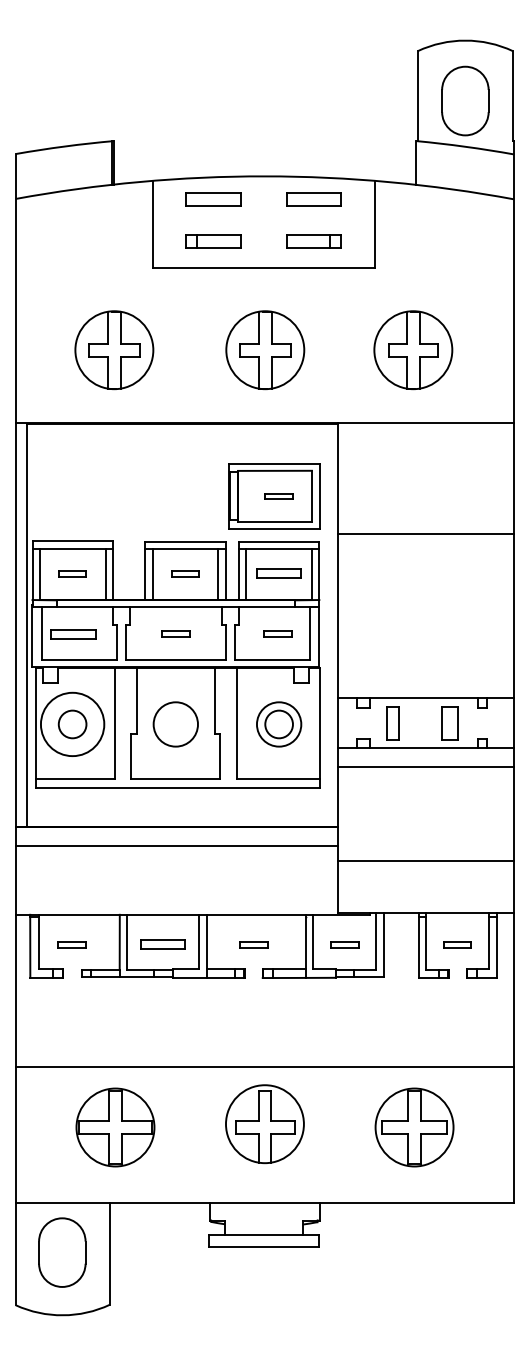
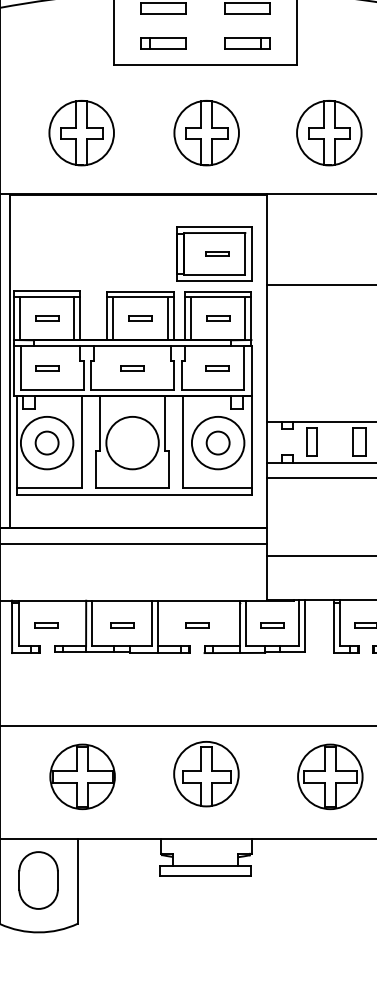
part: (278, 573) -> (217, 318), size x0.62
part: (73, 633) -> (47, 367), size x0.62
circle: (175, 724) -> (132, 443), size x1.43
circle: (278, 724) -> (217, 443), size x1.43
part: (162, 944) -> (121, 625), size x0.62

